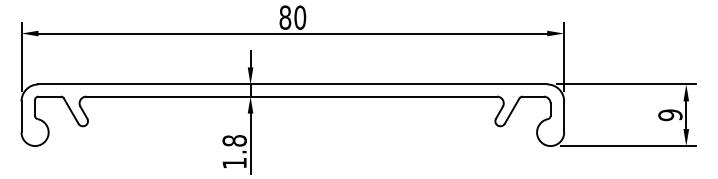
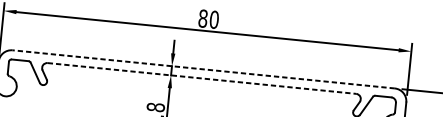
line: (292, 84) -> (203, 69), solid -> dashed
line: (292, 96) -> (202, 78), solid -> dashed

